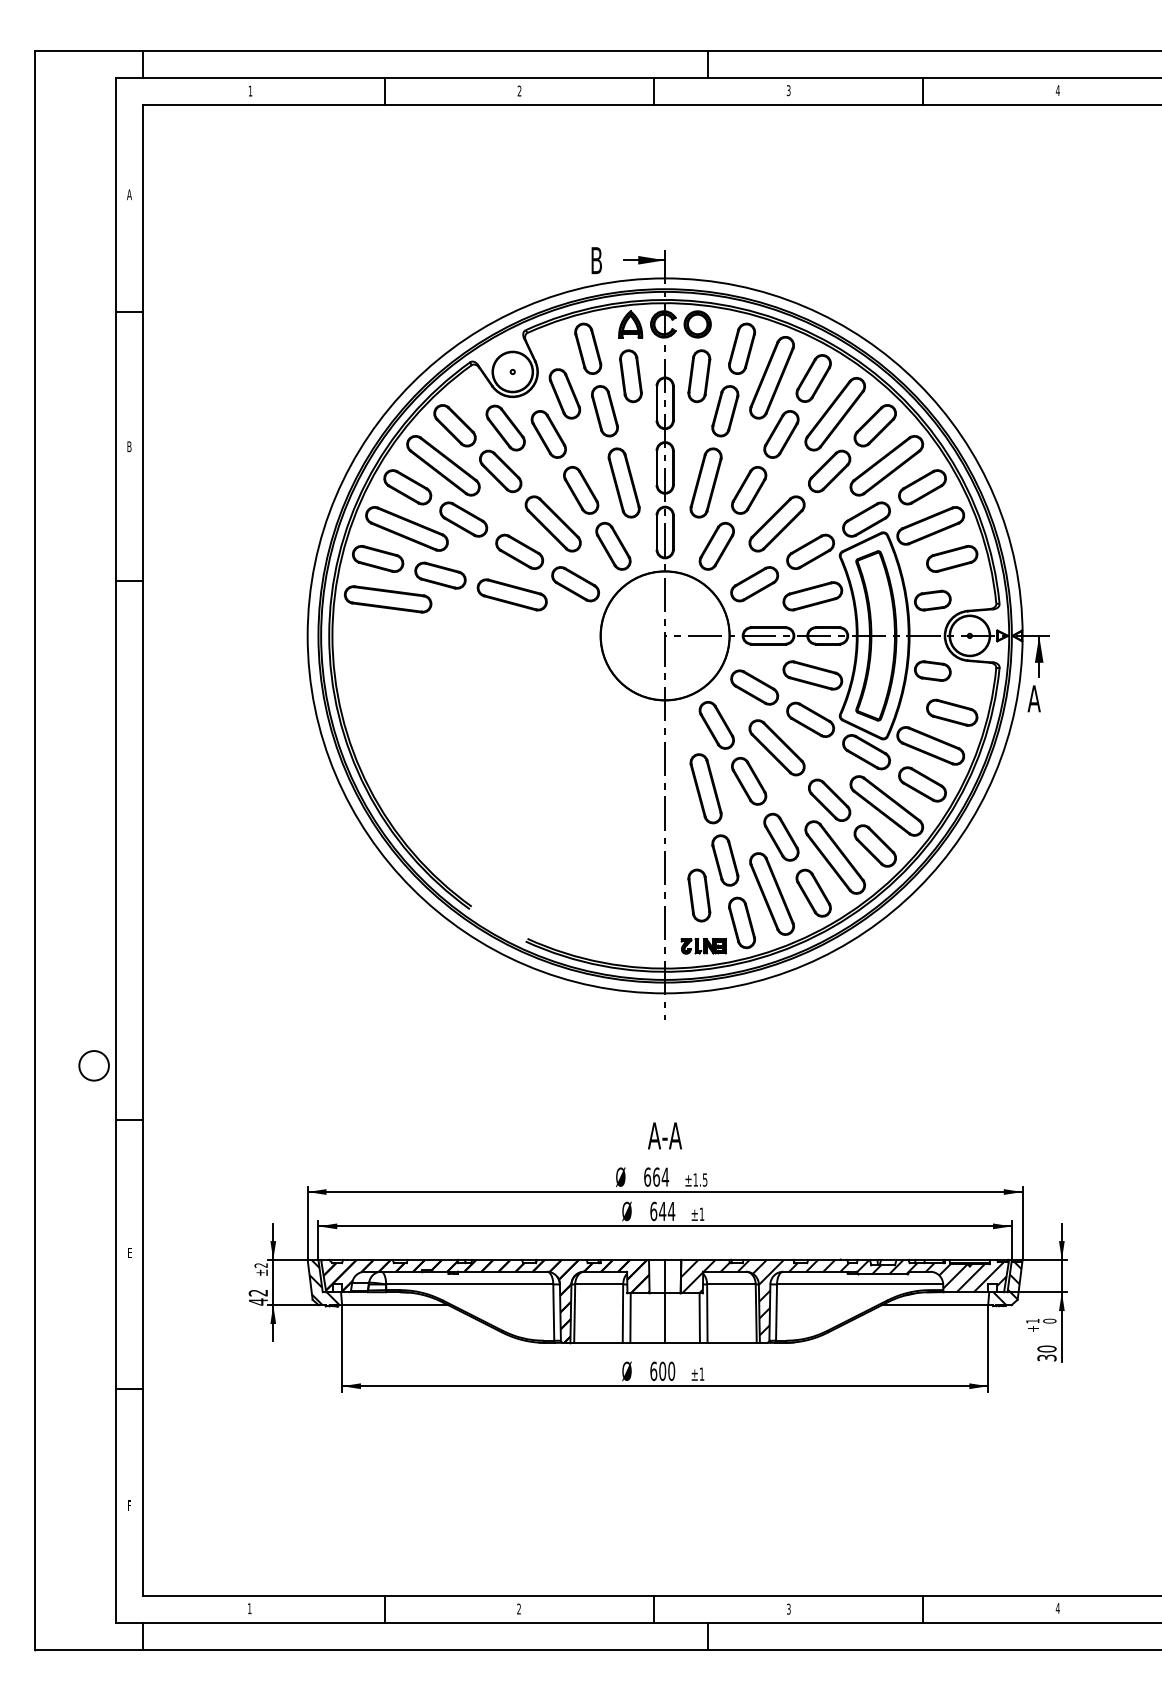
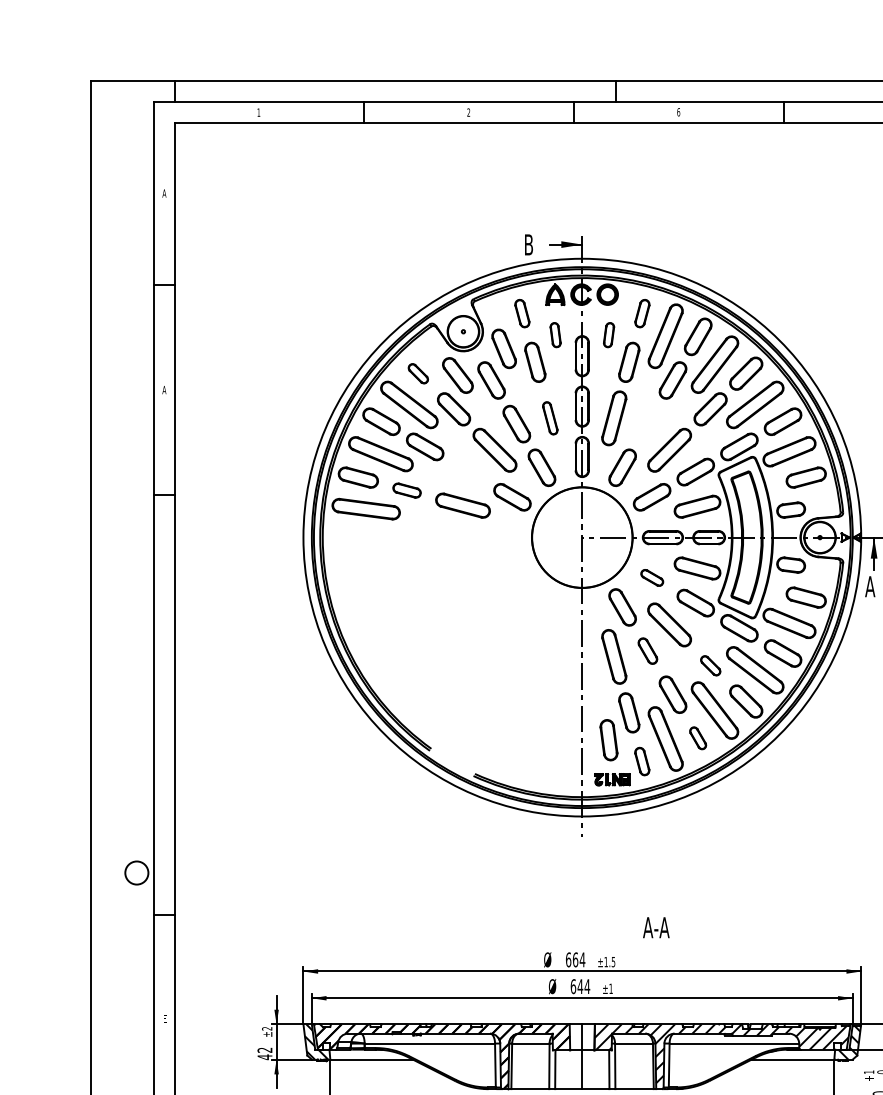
text: (788, 90) -> (678, 112), 3 -> 6
part: (588, 348) -> (522, 313), size x0.7
part: (742, 348) -> (642, 313), size x0.7
part: (630, 376) -> (555, 335), size x0.6
part: (699, 376) -> (609, 335), size x0.6
part: (454, 425) -> (417, 373), size x0.6
text: (128, 446) -> (163, 389), B -> A
part: (623, 482) -> (549, 417), size x0.6
part: (749, 490) -> (648, 424), removed
part: (519, 551) -> (468, 471), removed
part: (440, 575) -> (407, 490), size x0.7
part: (754, 687) -> (652, 577), size x0.6
part: (749, 781) -> (648, 651), size x0.7
part: (829, 799) -> (710, 665), size x0.6
part: (813, 892) -> (698, 737), size x0.6
part: (741, 922) -> (641, 761), size x0.7
text: (664, 1135) -> (655, 927), moved

